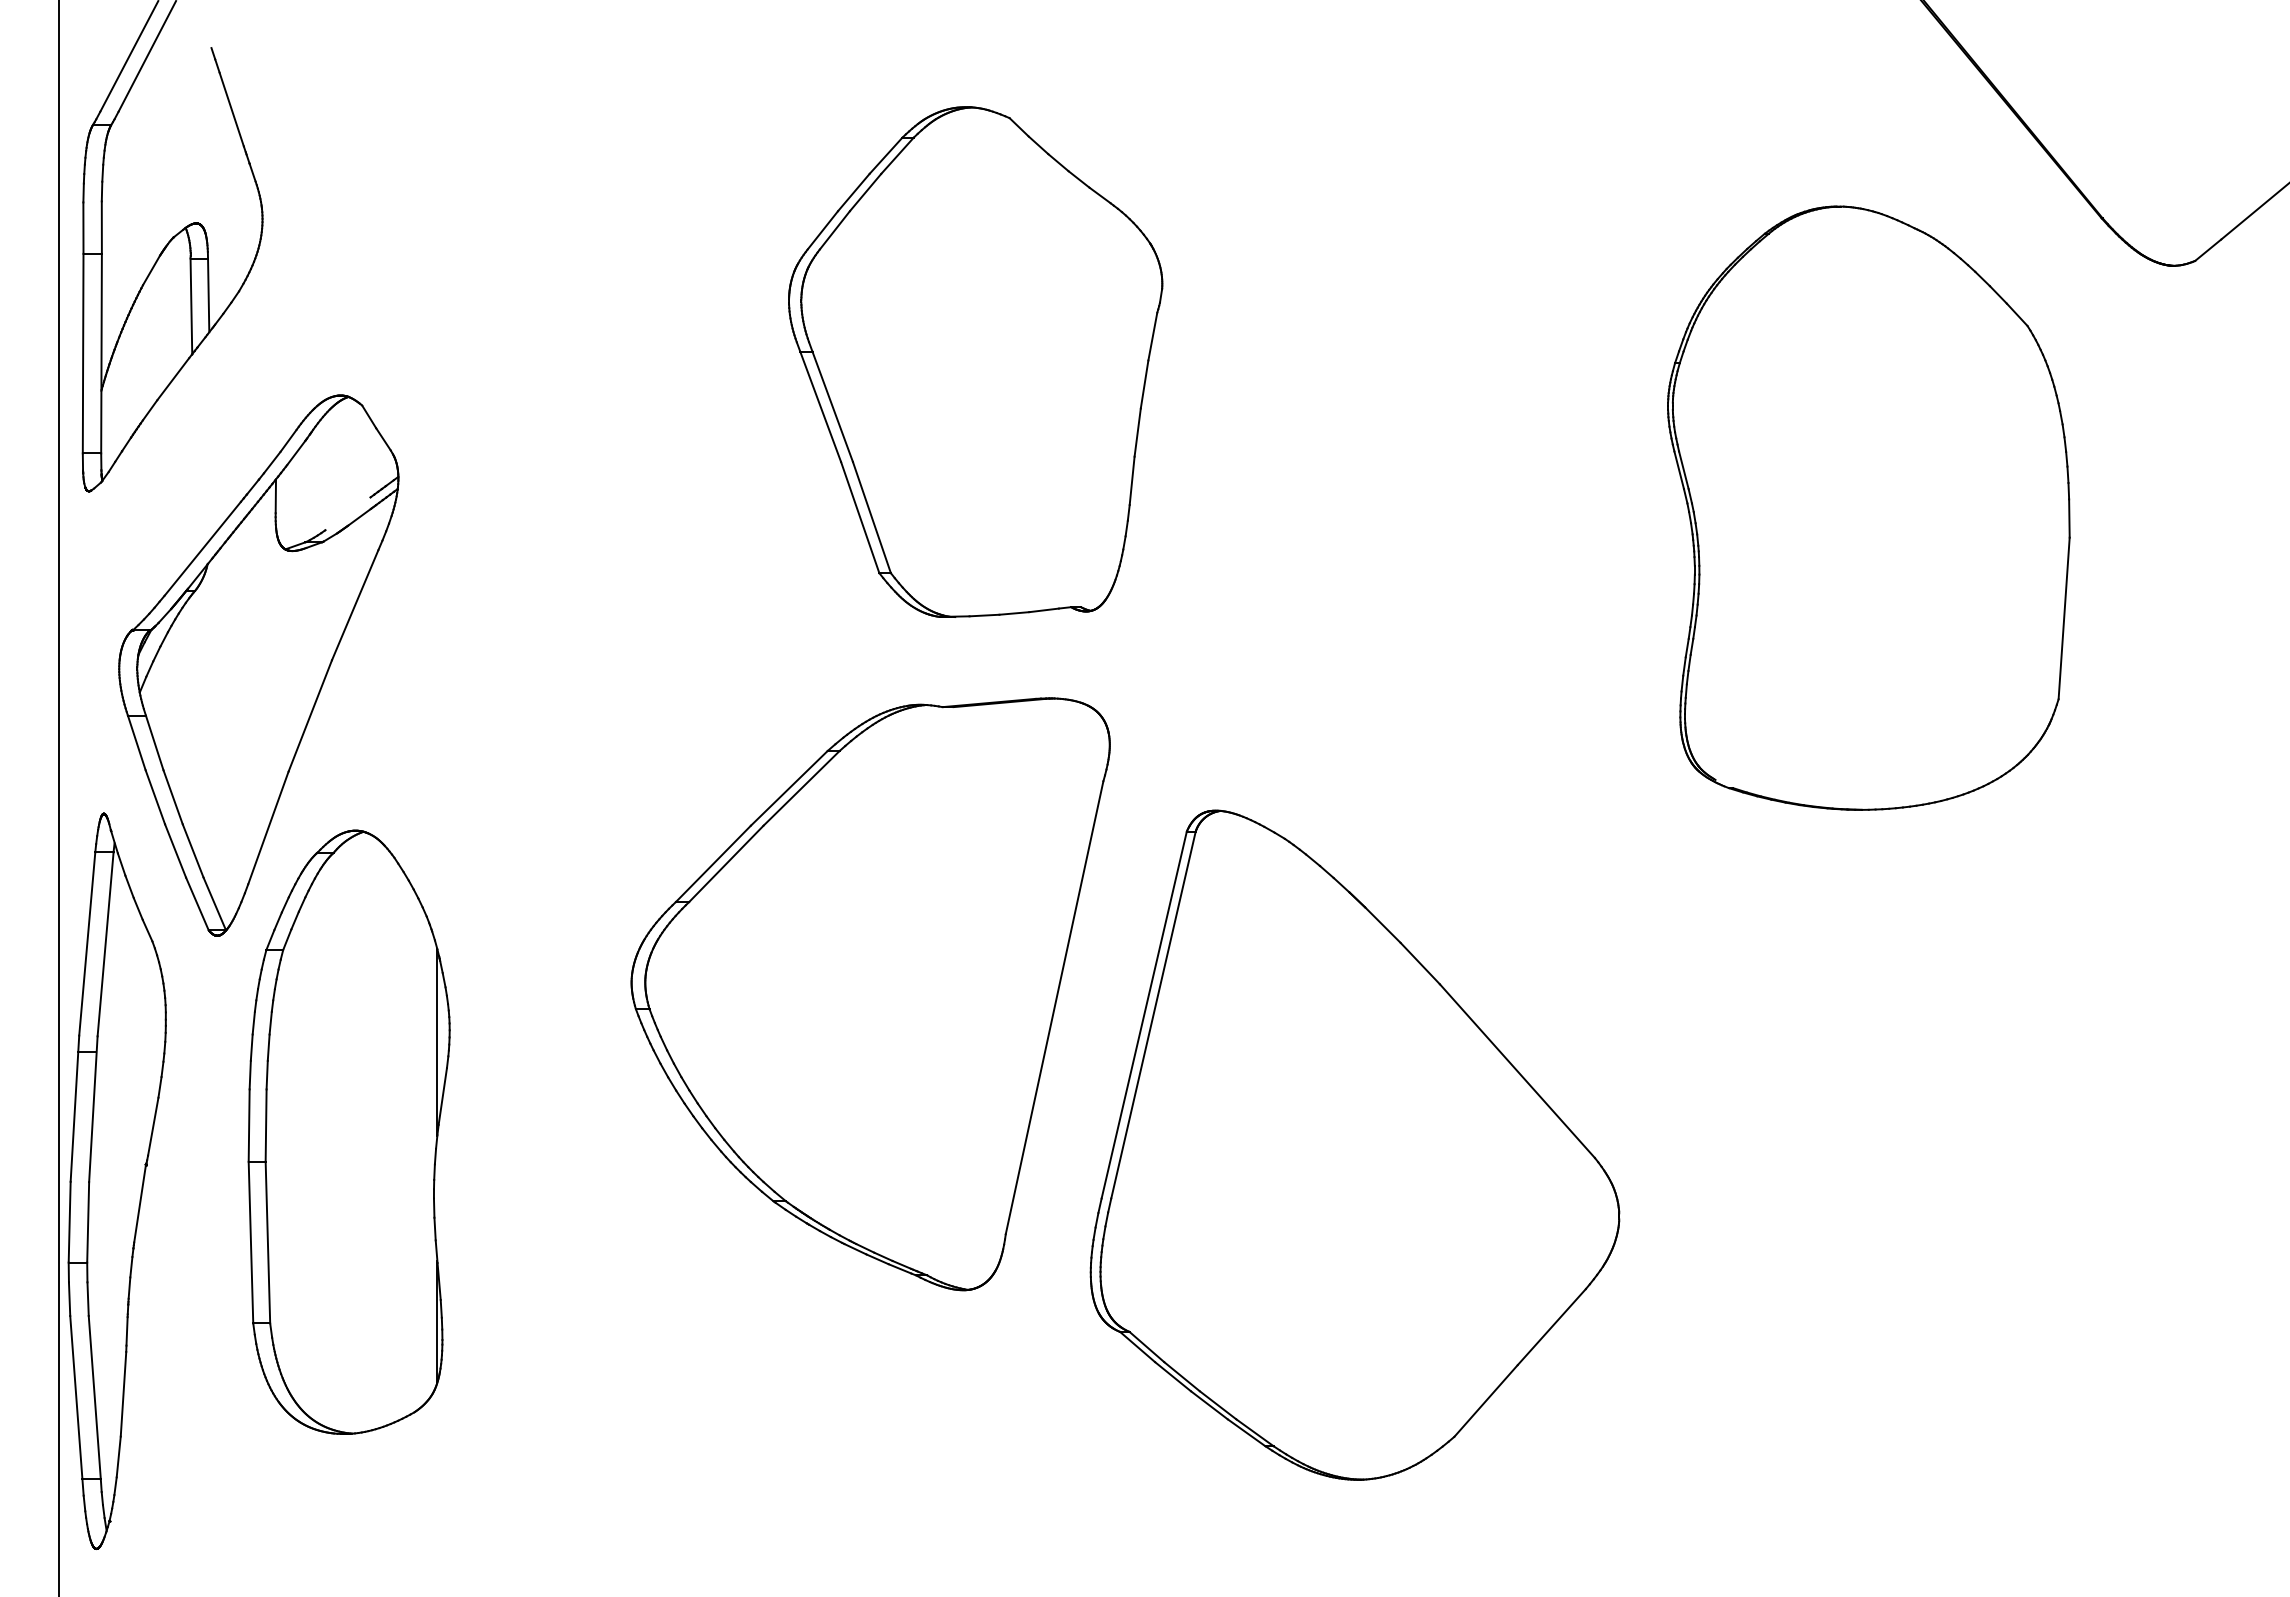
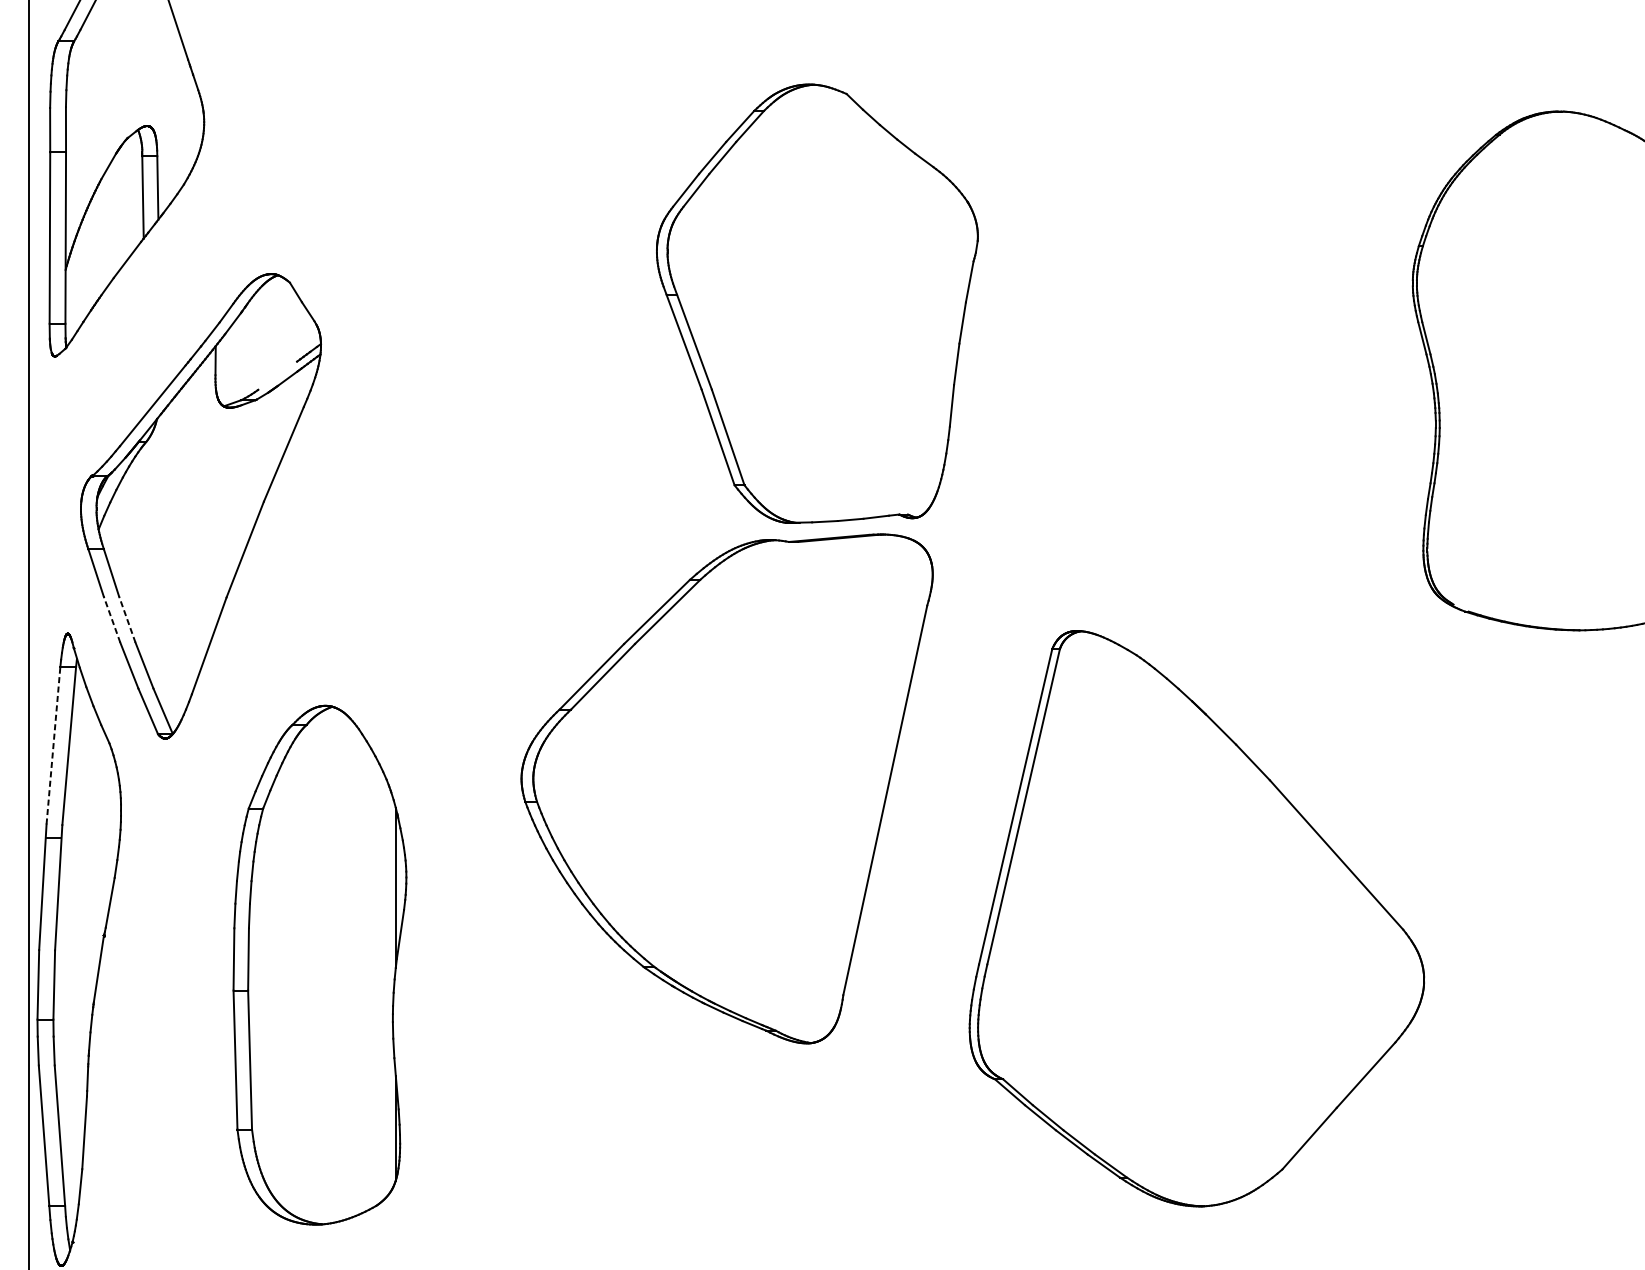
part: (975, 361) -> (817, 303), moved
line: (155, 797) -> (112, 619), solid -> dashed
line: (173, 797) -> (127, 619), solid -> dashed
line: (87, 943) -> (53, 745), solid -> dashed
part: (348, 1131) -> (319, 964), moved
part: (1354, 1144) -> (1196, 918), moved

